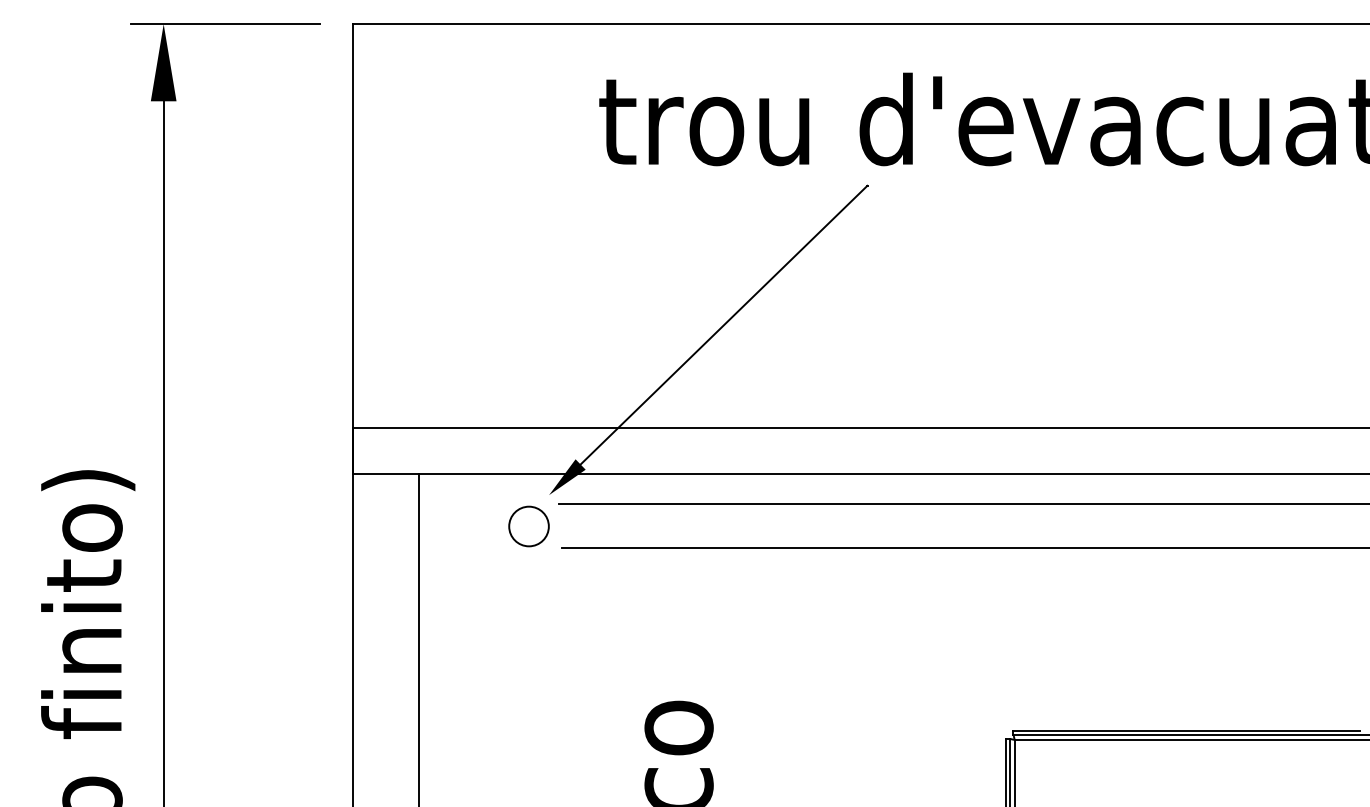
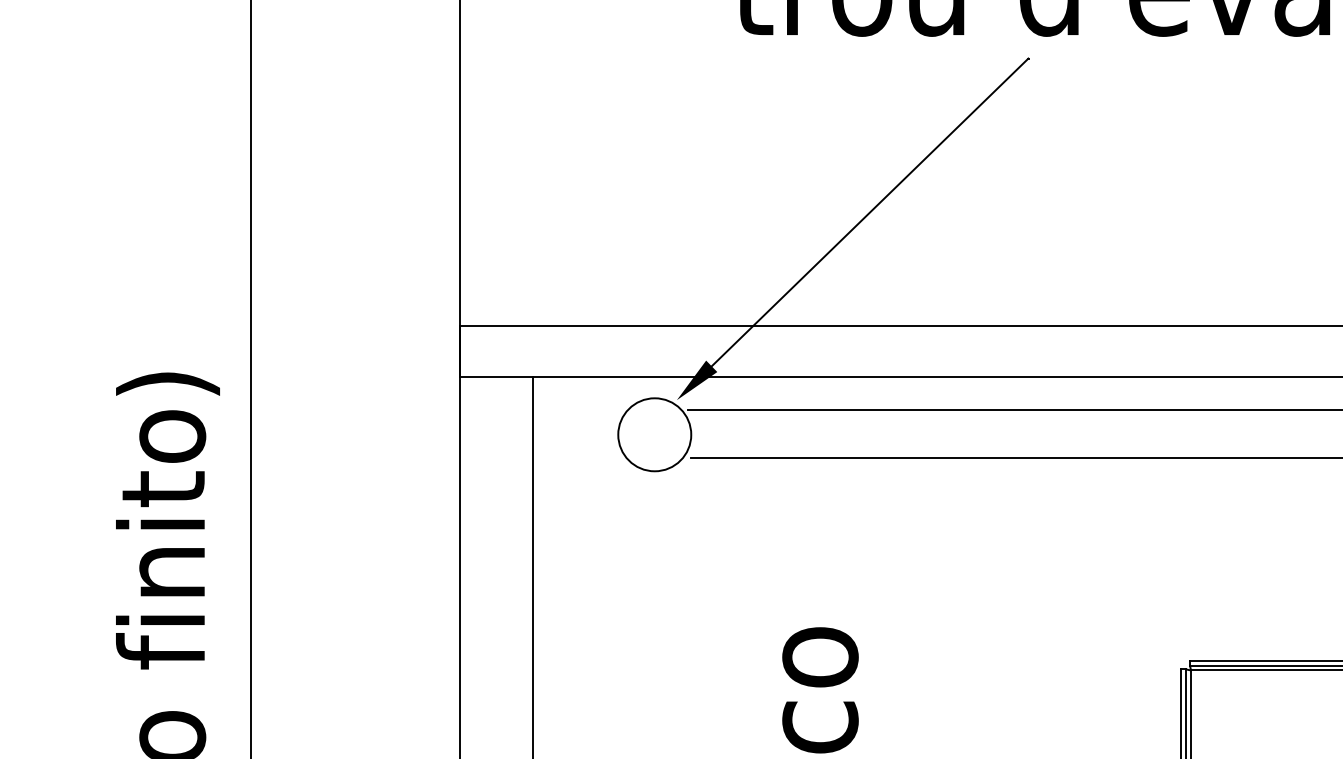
circle: (529, 526) -> (655, 434), size x1.67

